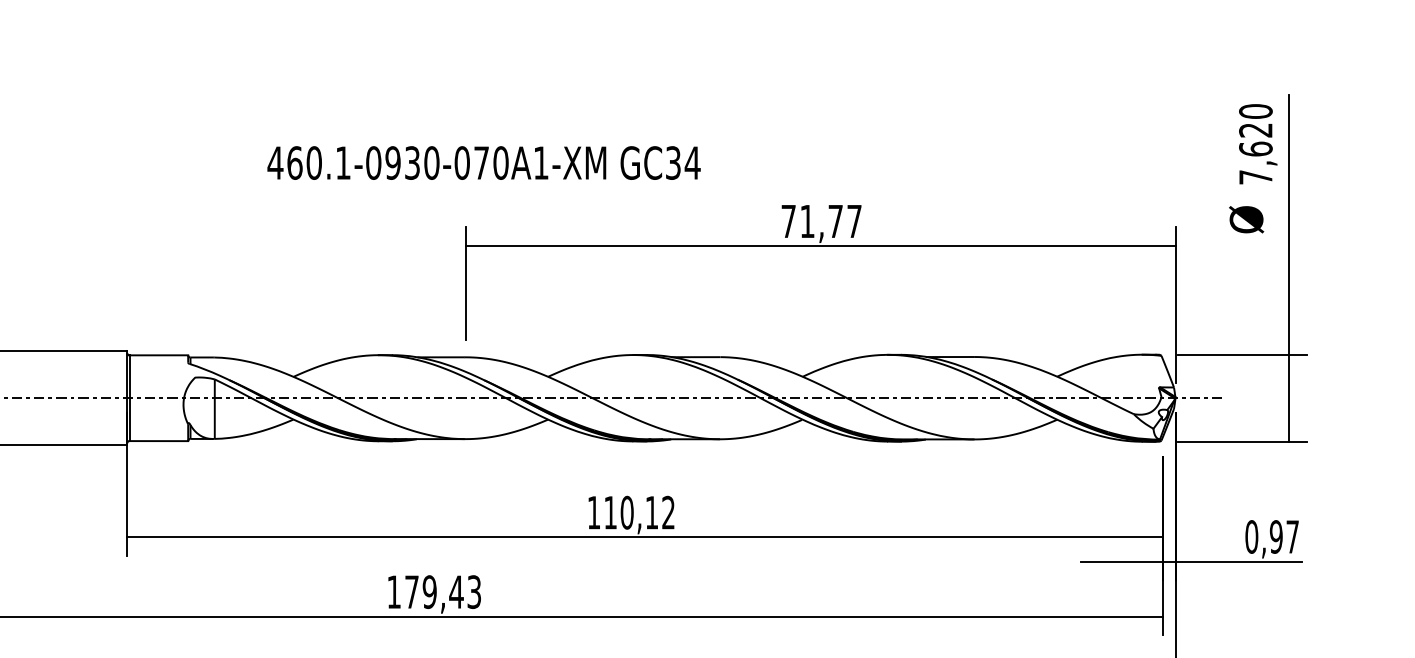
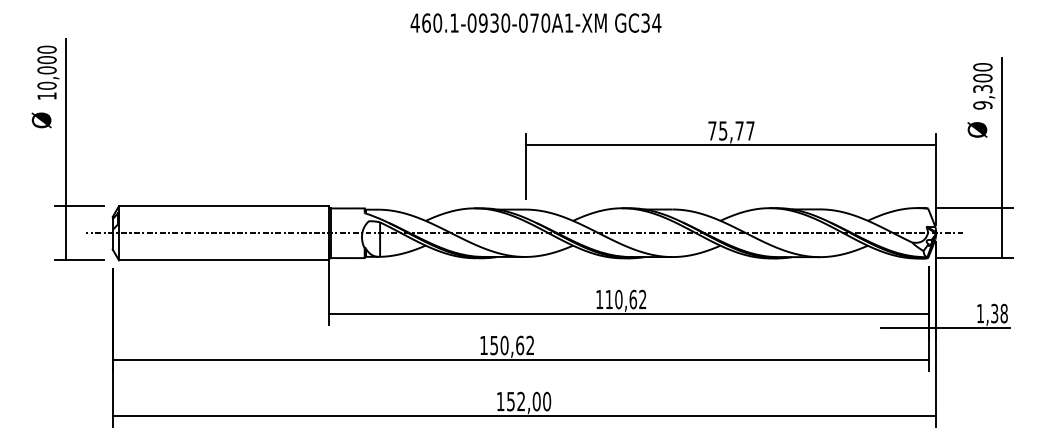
text: (1255, 153) -> (982, 91), 7,620 -> 9,300
text: (483, 161) -> (535, 22), moved
text: (807, 220) -> (723, 130), 71,77 -> 75,77
text: (652, 512) -> (633, 299), 110,12 -> 110,62
text: (1270, 536) -> (991, 313), 0,97 -> 1,38
text: (443, 592) -> (512, 345), 179,43 -> 150,62

